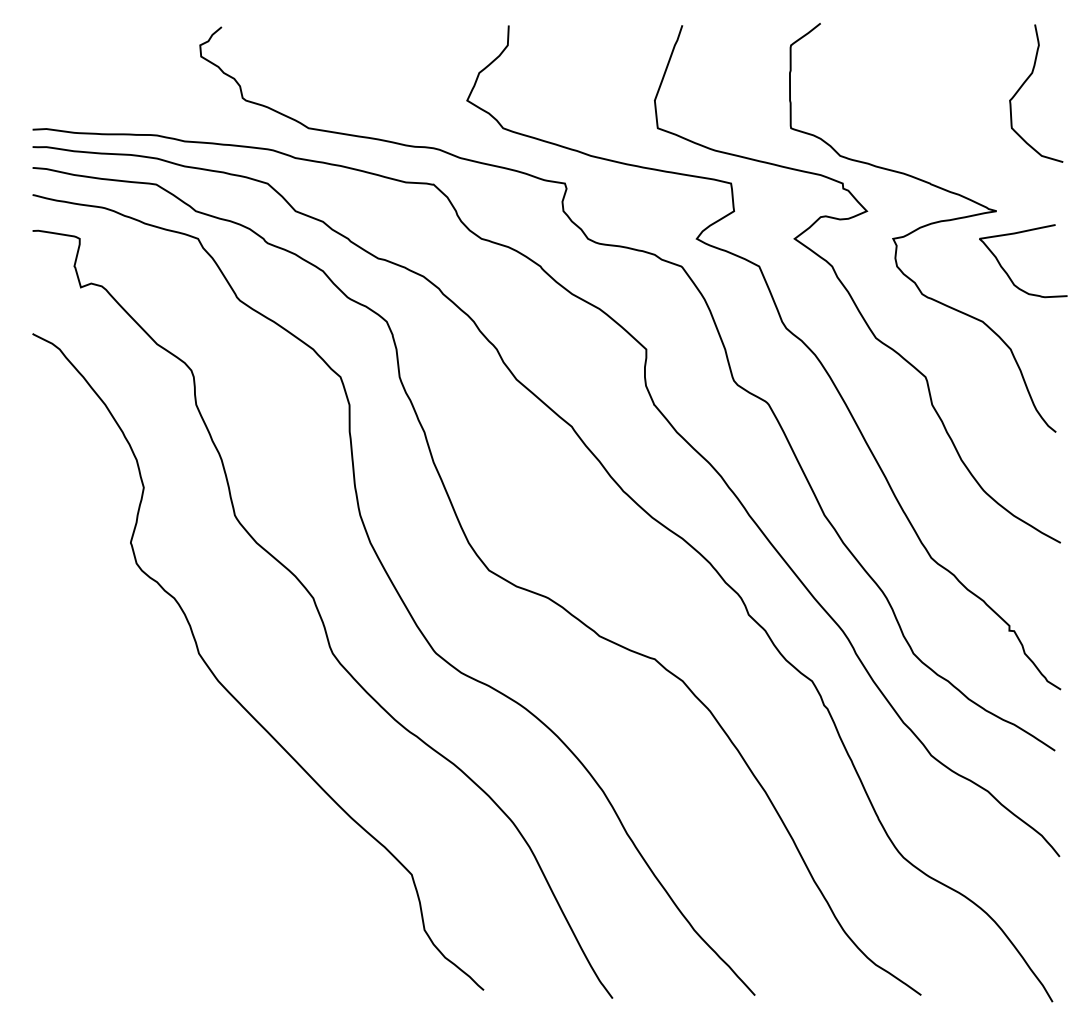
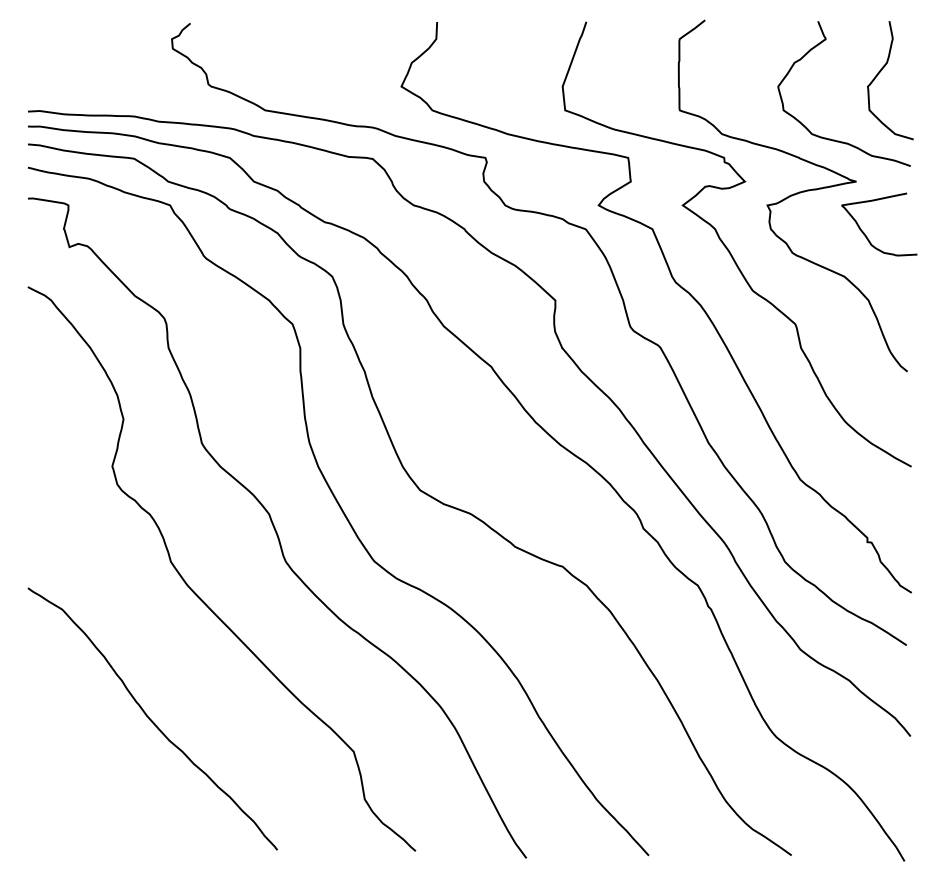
curve: (972, 162) -> (835, 139), added
curve: (176, 837) -> (151, 719), added

